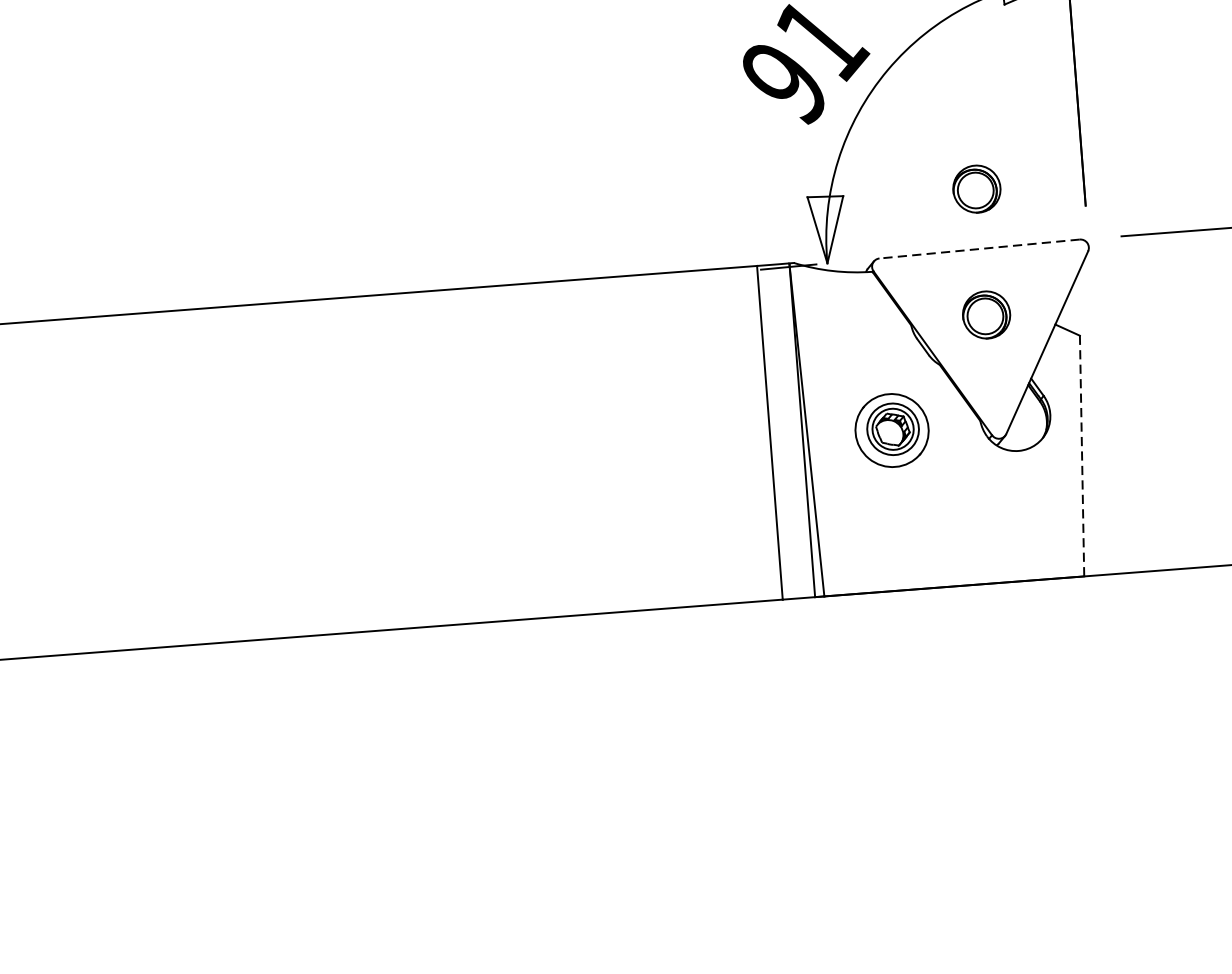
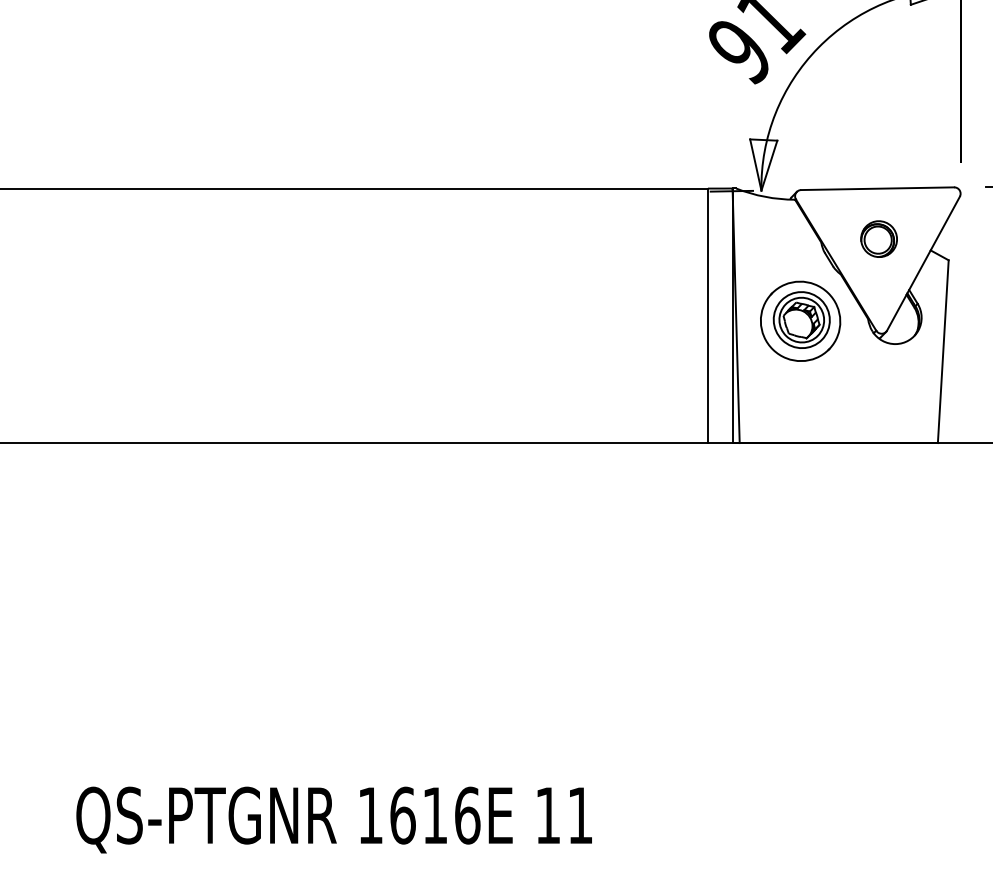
part: (976, 188) -> (878, 142), removed
line: (979, 248) -> (877, 188), dashed -> solid
part: (891, 429) -> (800, 320), size x1.43
line: (1082, 455) -> (943, 351), dashed -> solid

